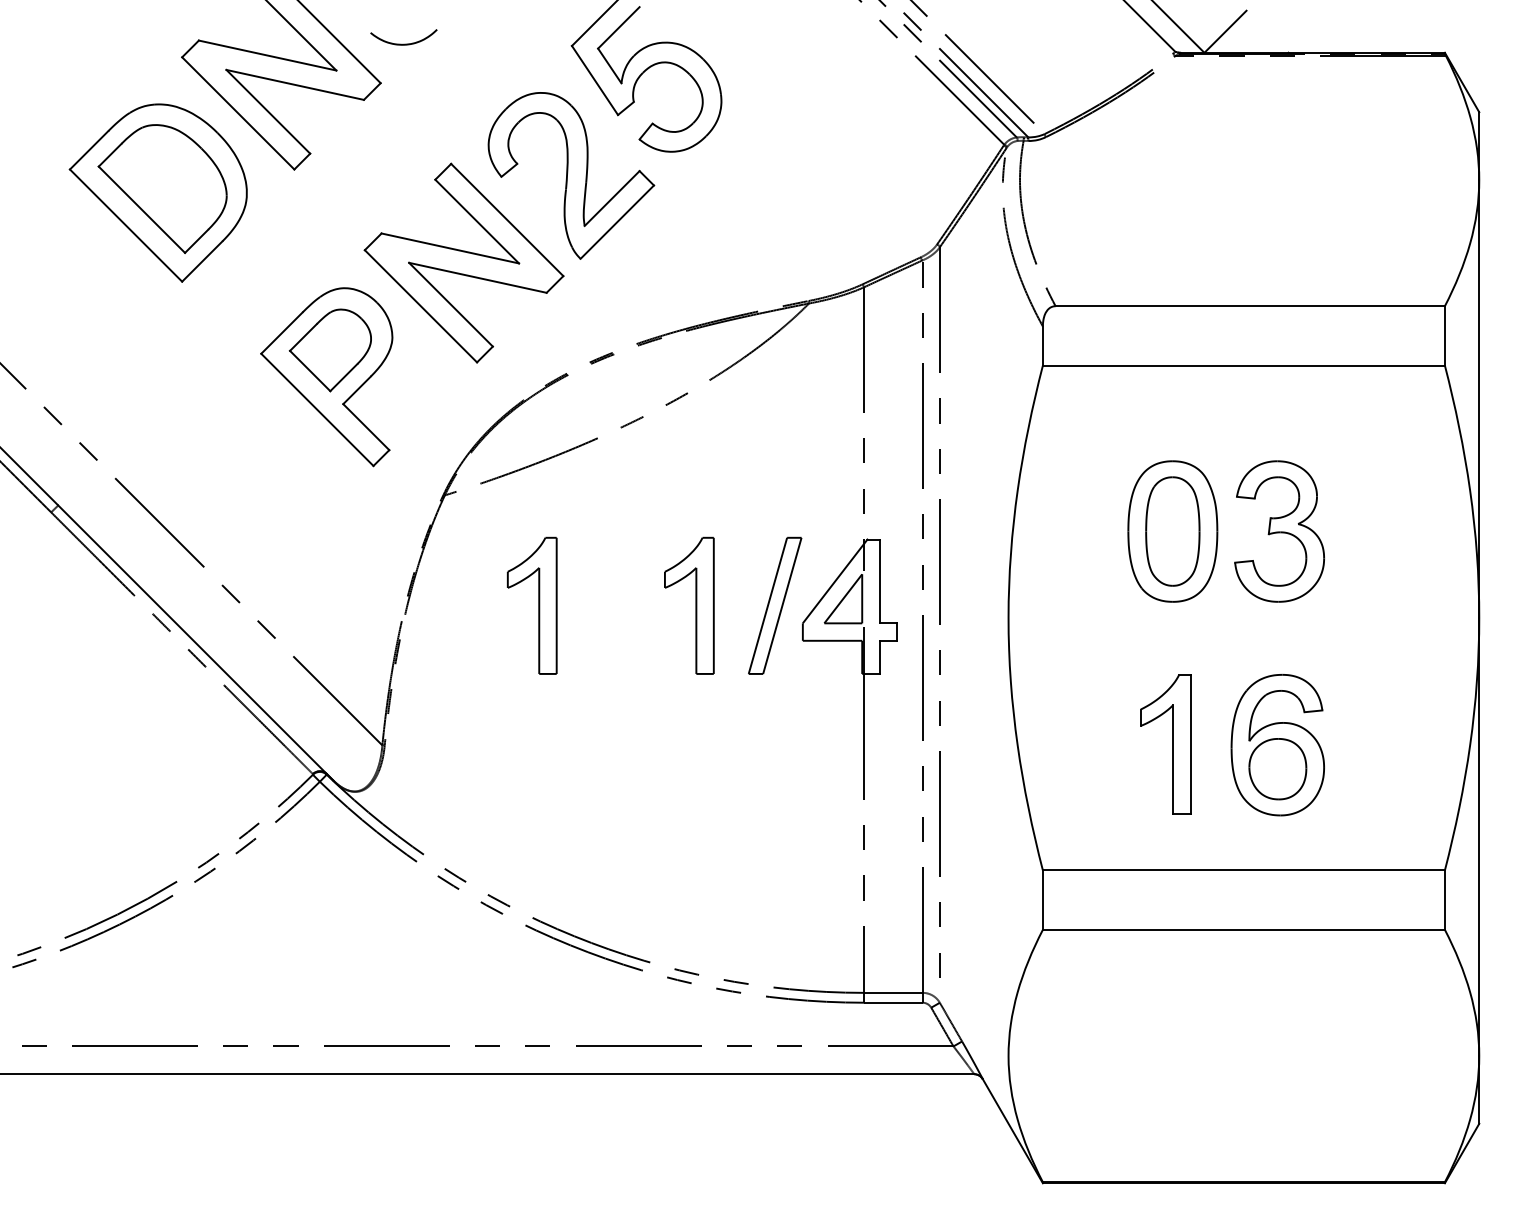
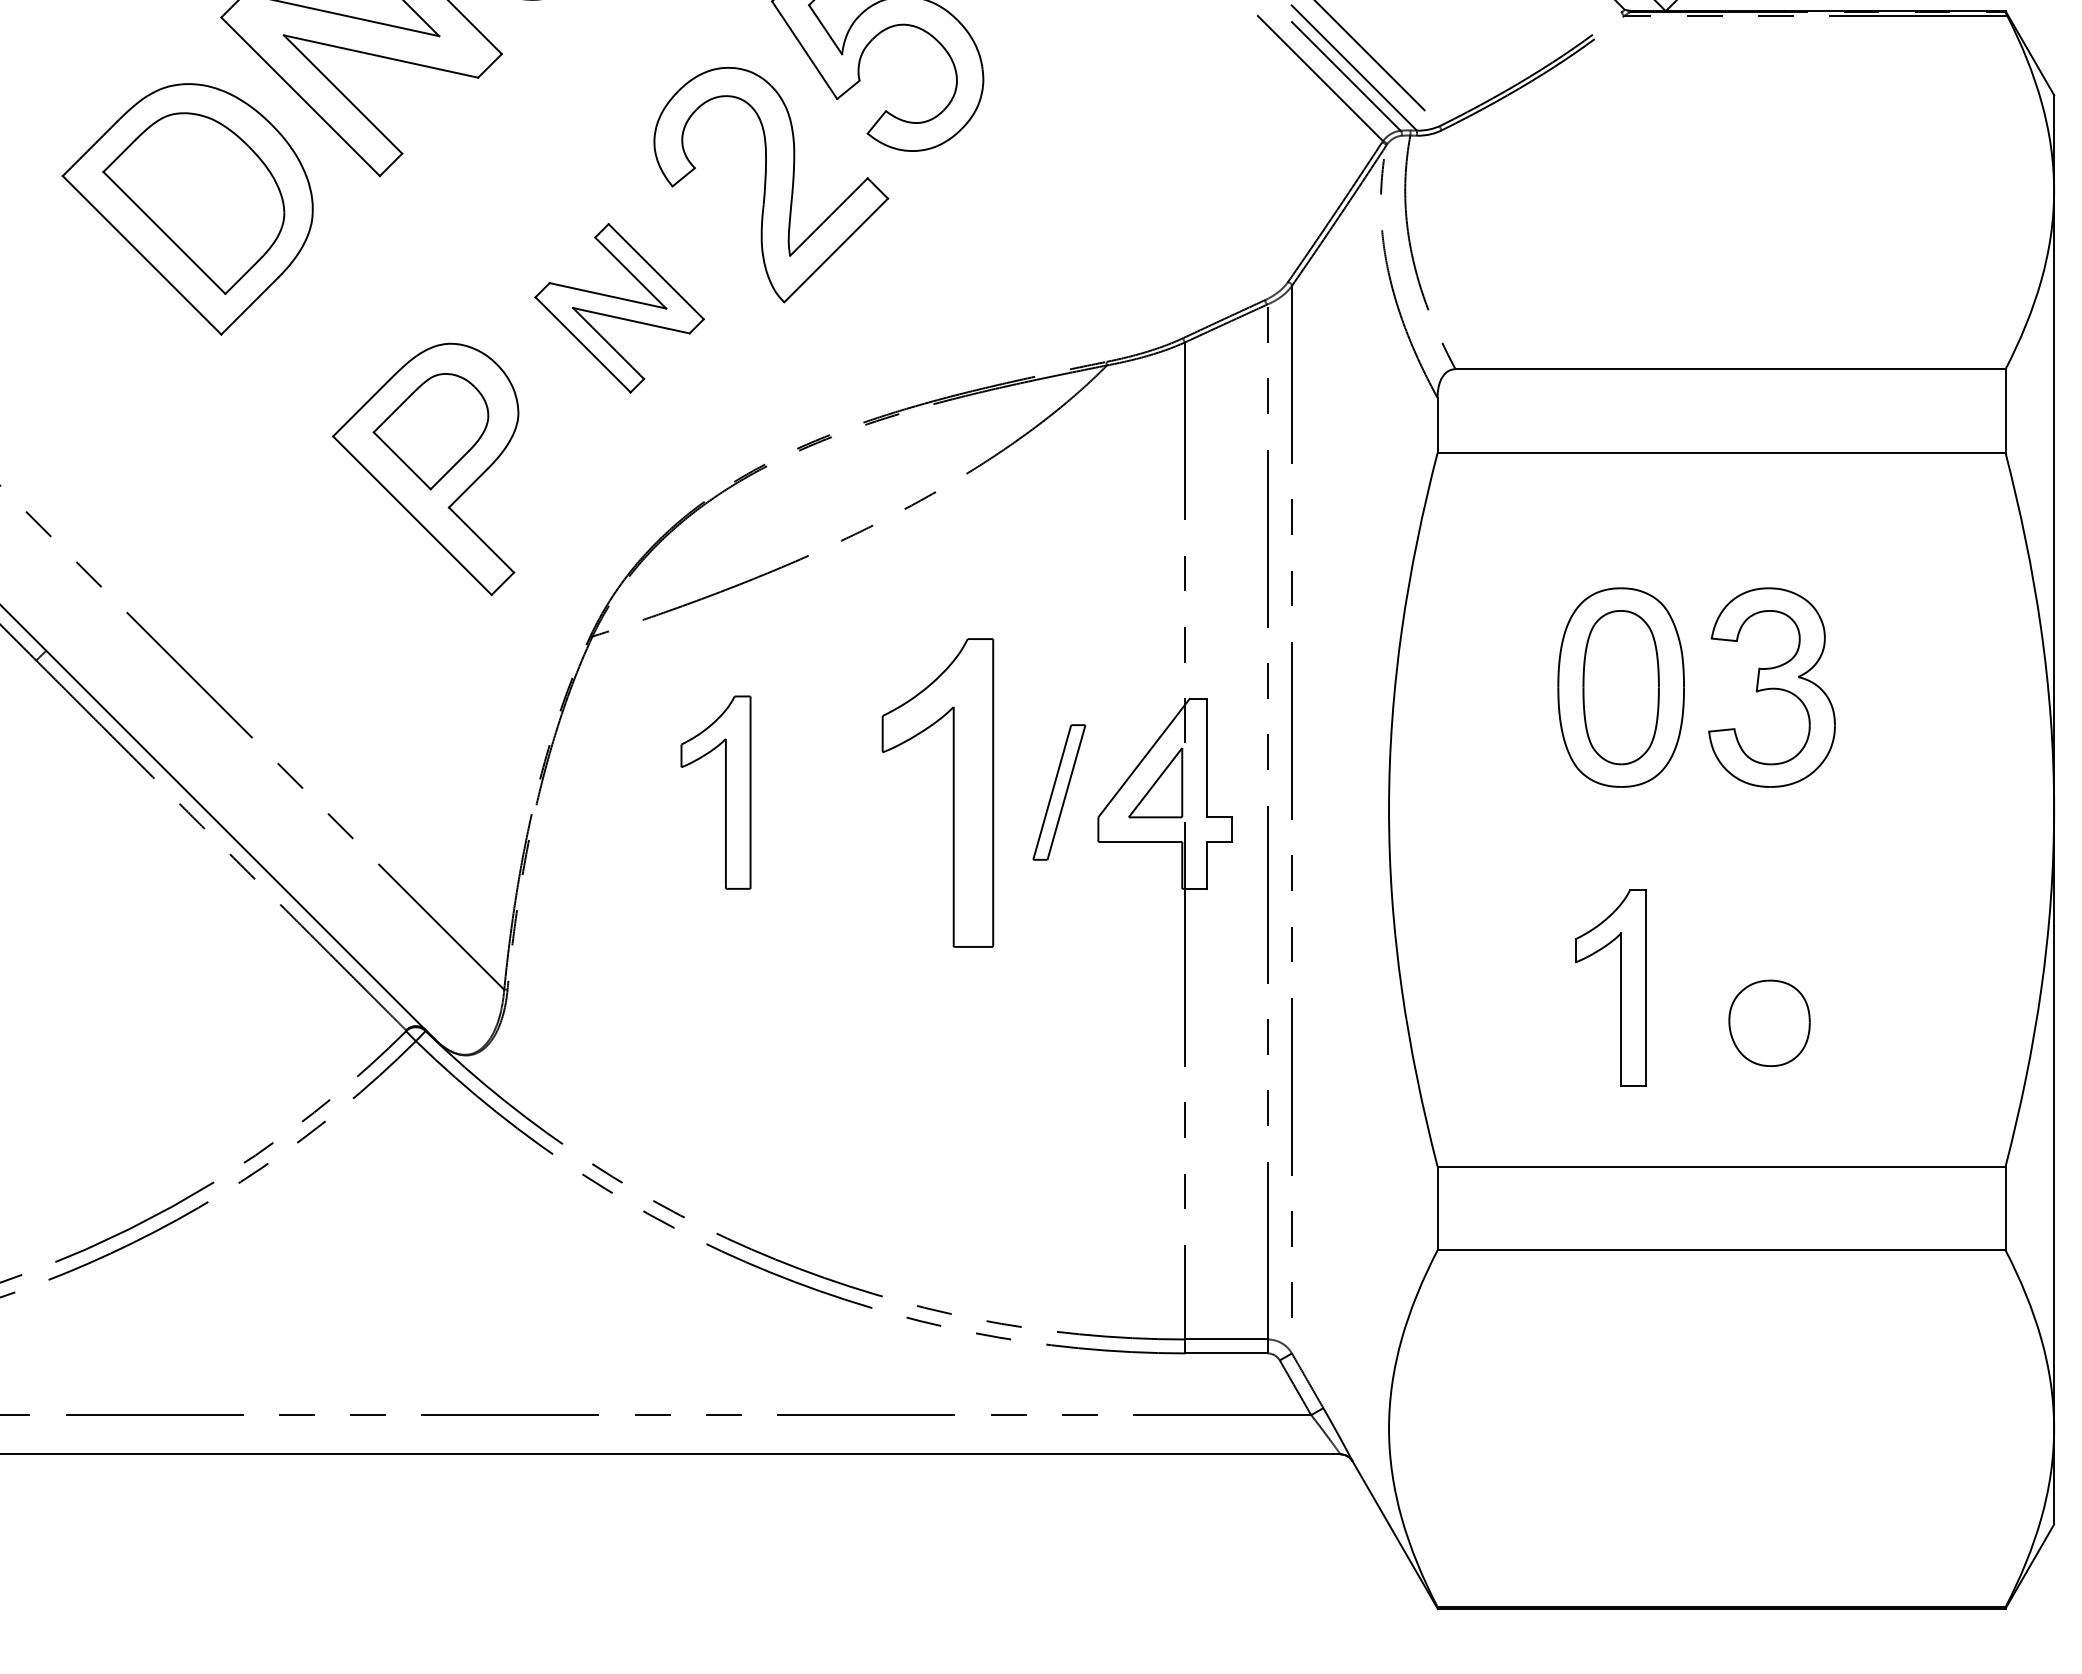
part: (463, 262) -> (618, 307), size x0.6
part: (689, 605) -> (938, 792), size x1.6
part: (775, 605) -> (1059, 792), size x0.7
part: (1277, 745) -> (1769, 989), removed

